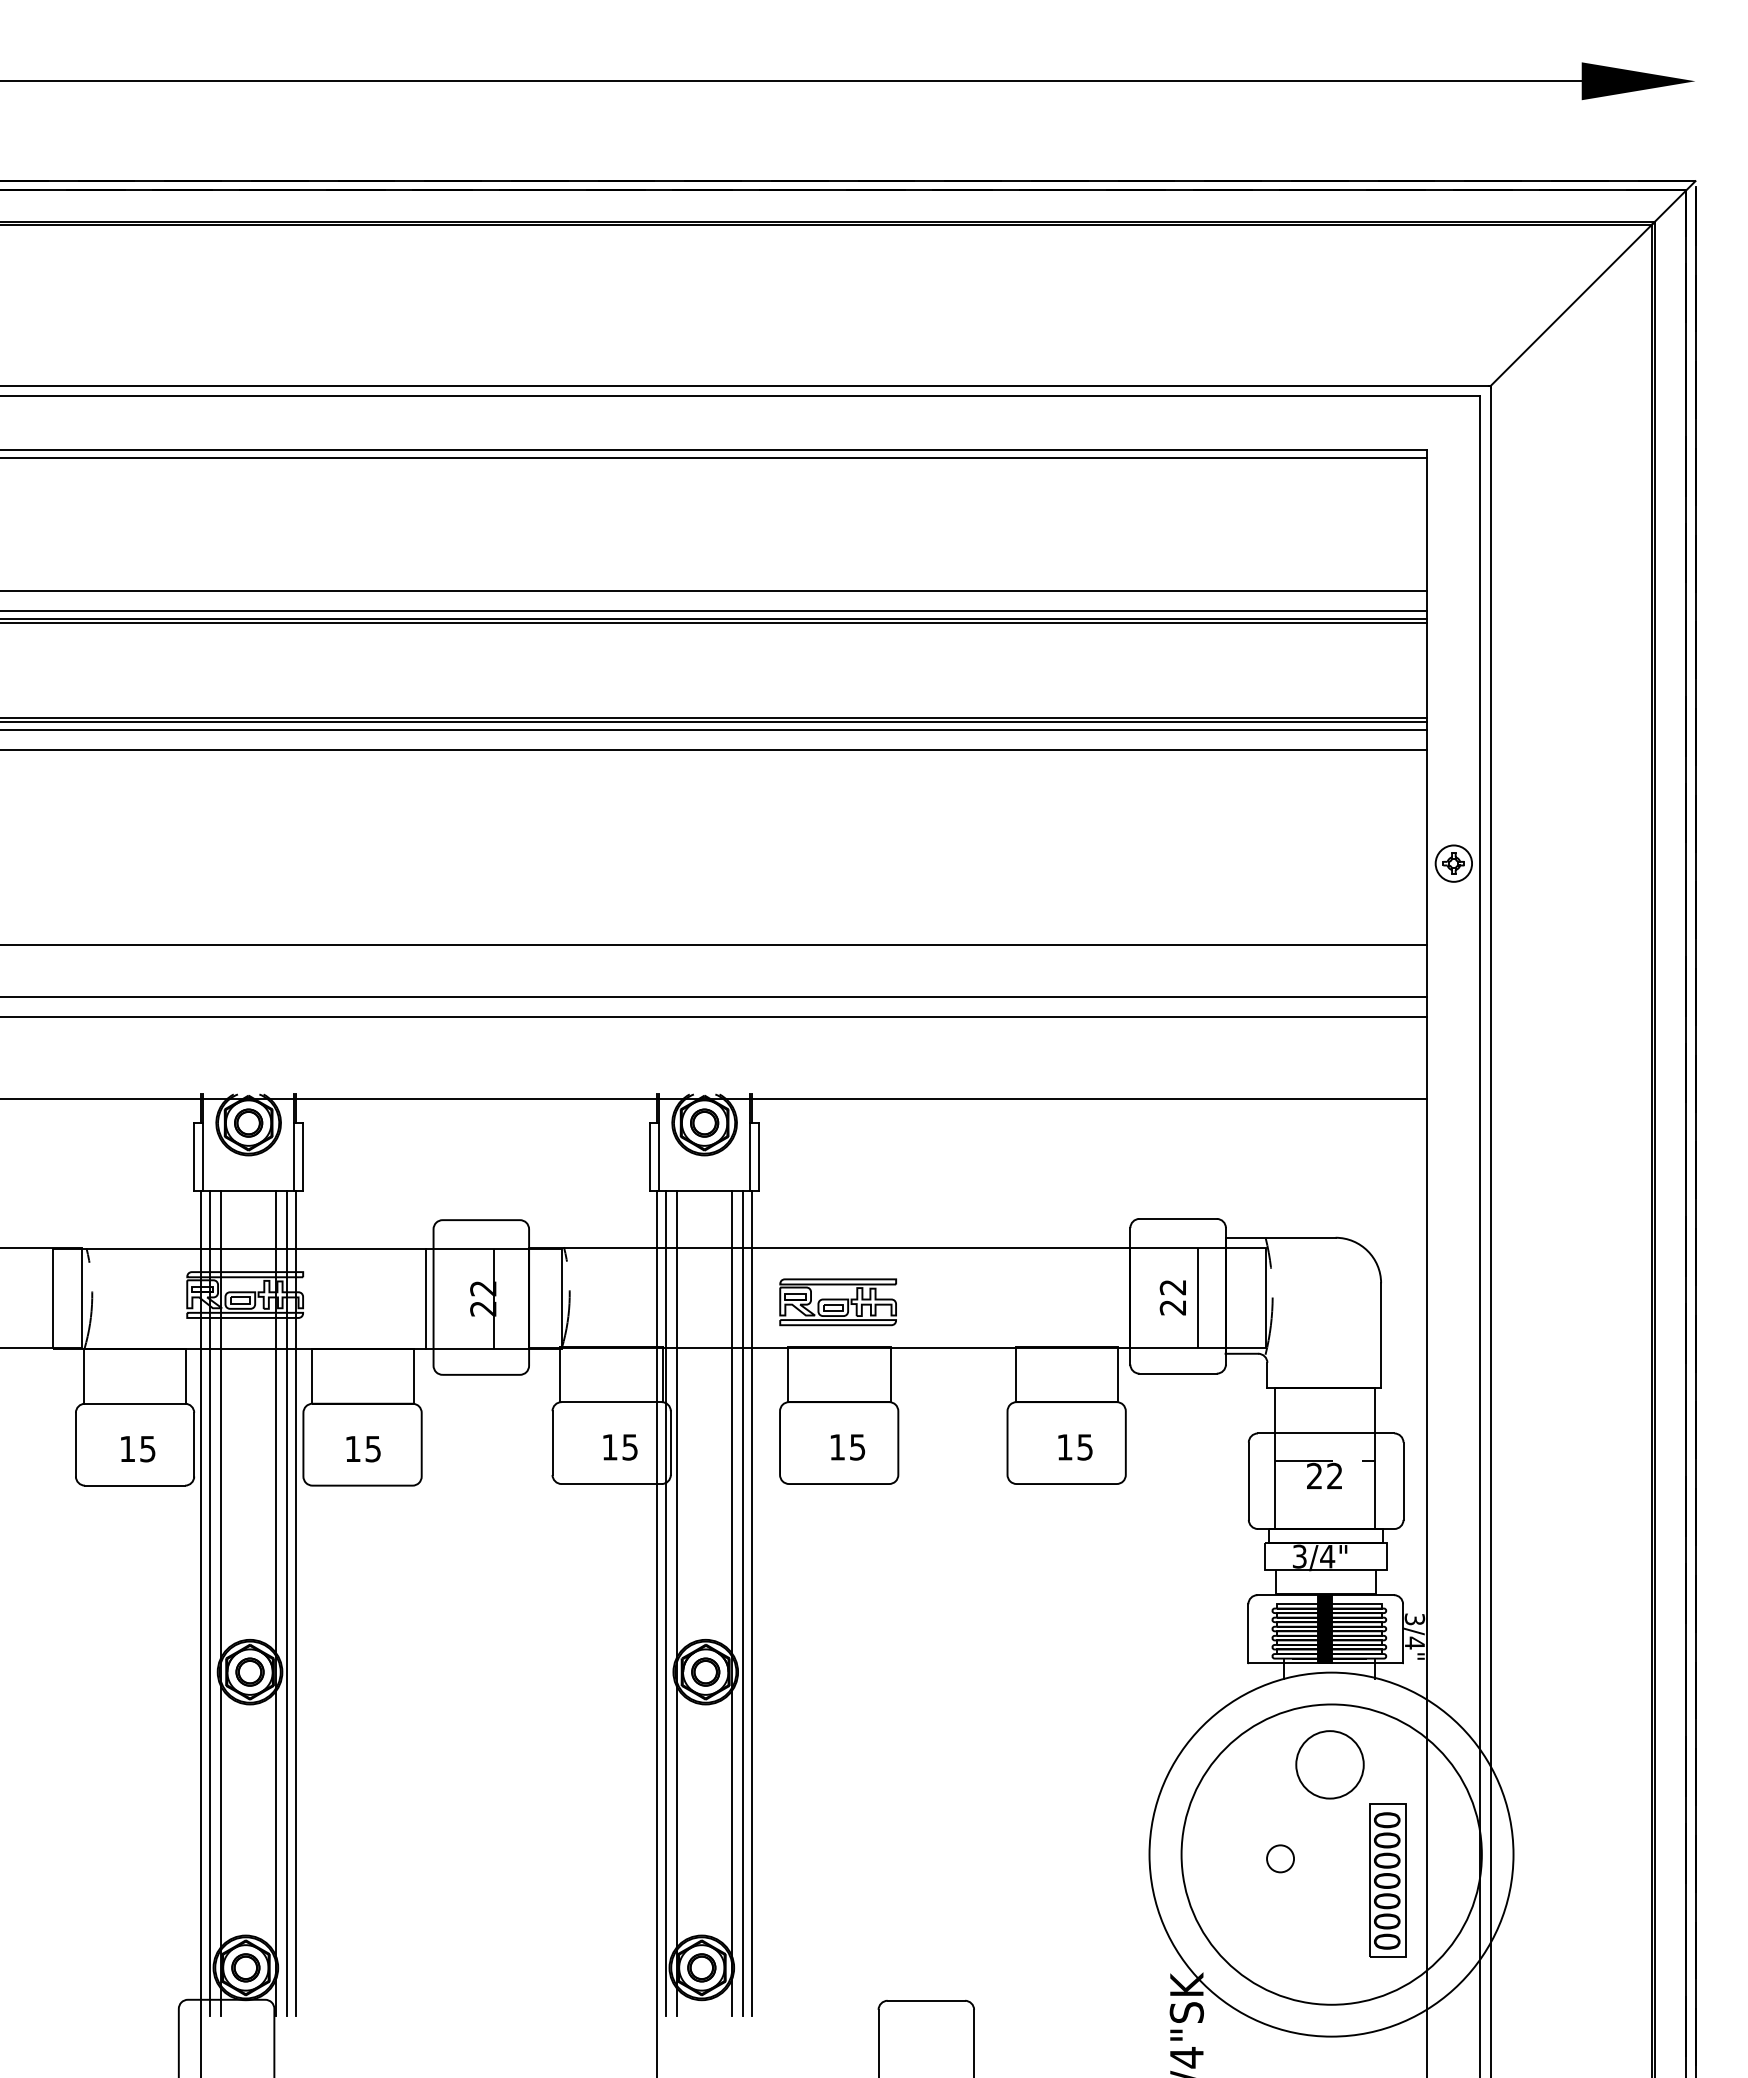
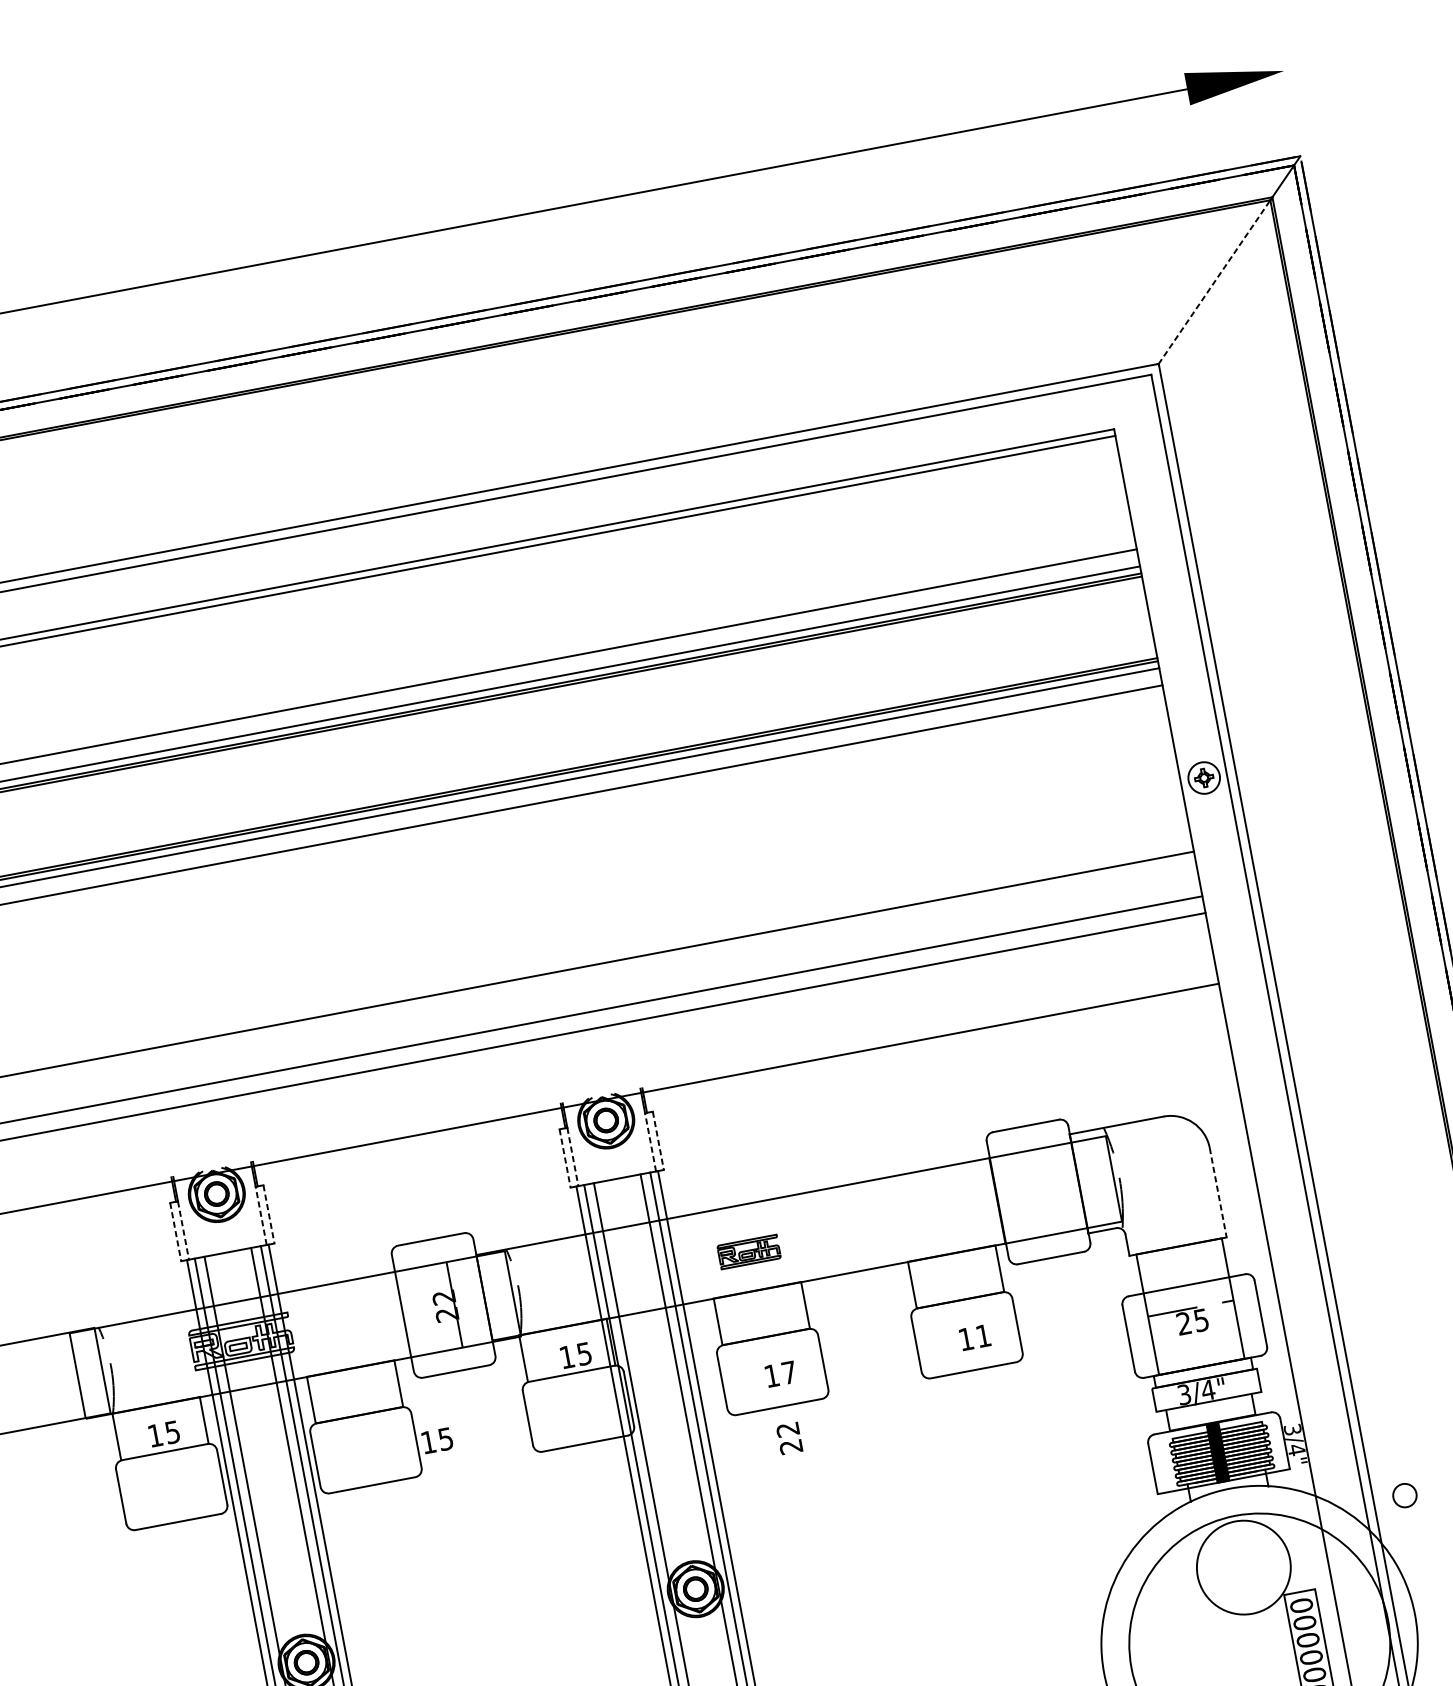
line: (1570, 305) -> (1213, 282), solid -> dashed
line: (294, 1156) -> (261, 1215), solid -> dashed
line: (750, 1156) -> (650, 1141), solid -> dashed
line: (194, 1157) -> (176, 1232), solid -> dashed
line: (203, 1157) -> (183, 1230), solid -> dashed
line: (303, 1157) -> (269, 1214), solid -> dashed
line: (650, 1157) -> (565, 1158), solid -> dashed
line: (659, 1157) -> (573, 1157), solid -> dashed
line: (759, 1157) -> (658, 1141), solid -> dashed
text: (1172, 1297) -> (789, 1438), moved
line: (1197, 1297) -> (1055, 1189), removed
line: (425, 1299) -> (396, 1316), removed
part: (837, 1302) -> (748, 1252), size x0.6
line: (1381, 1336) -> (1218, 1193), solid -> dashed
text: (620, 1447) -> (576, 1355), moved
text: (857, 1447) -> (789, 1372), 15 -> 17
text: (1084, 1447) -> (982, 1336), 15 -> 11
text: (138, 1449) -> (164, 1434), moved
text: (363, 1449) -> (437, 1441), moved
text: (1334, 1475) -> (1200, 1319), 22 -> 25
circle: (1329, 1764) -> (1243, 1567), size x1.6
circle: (1280, 1858) -> (1404, 1495), moved

